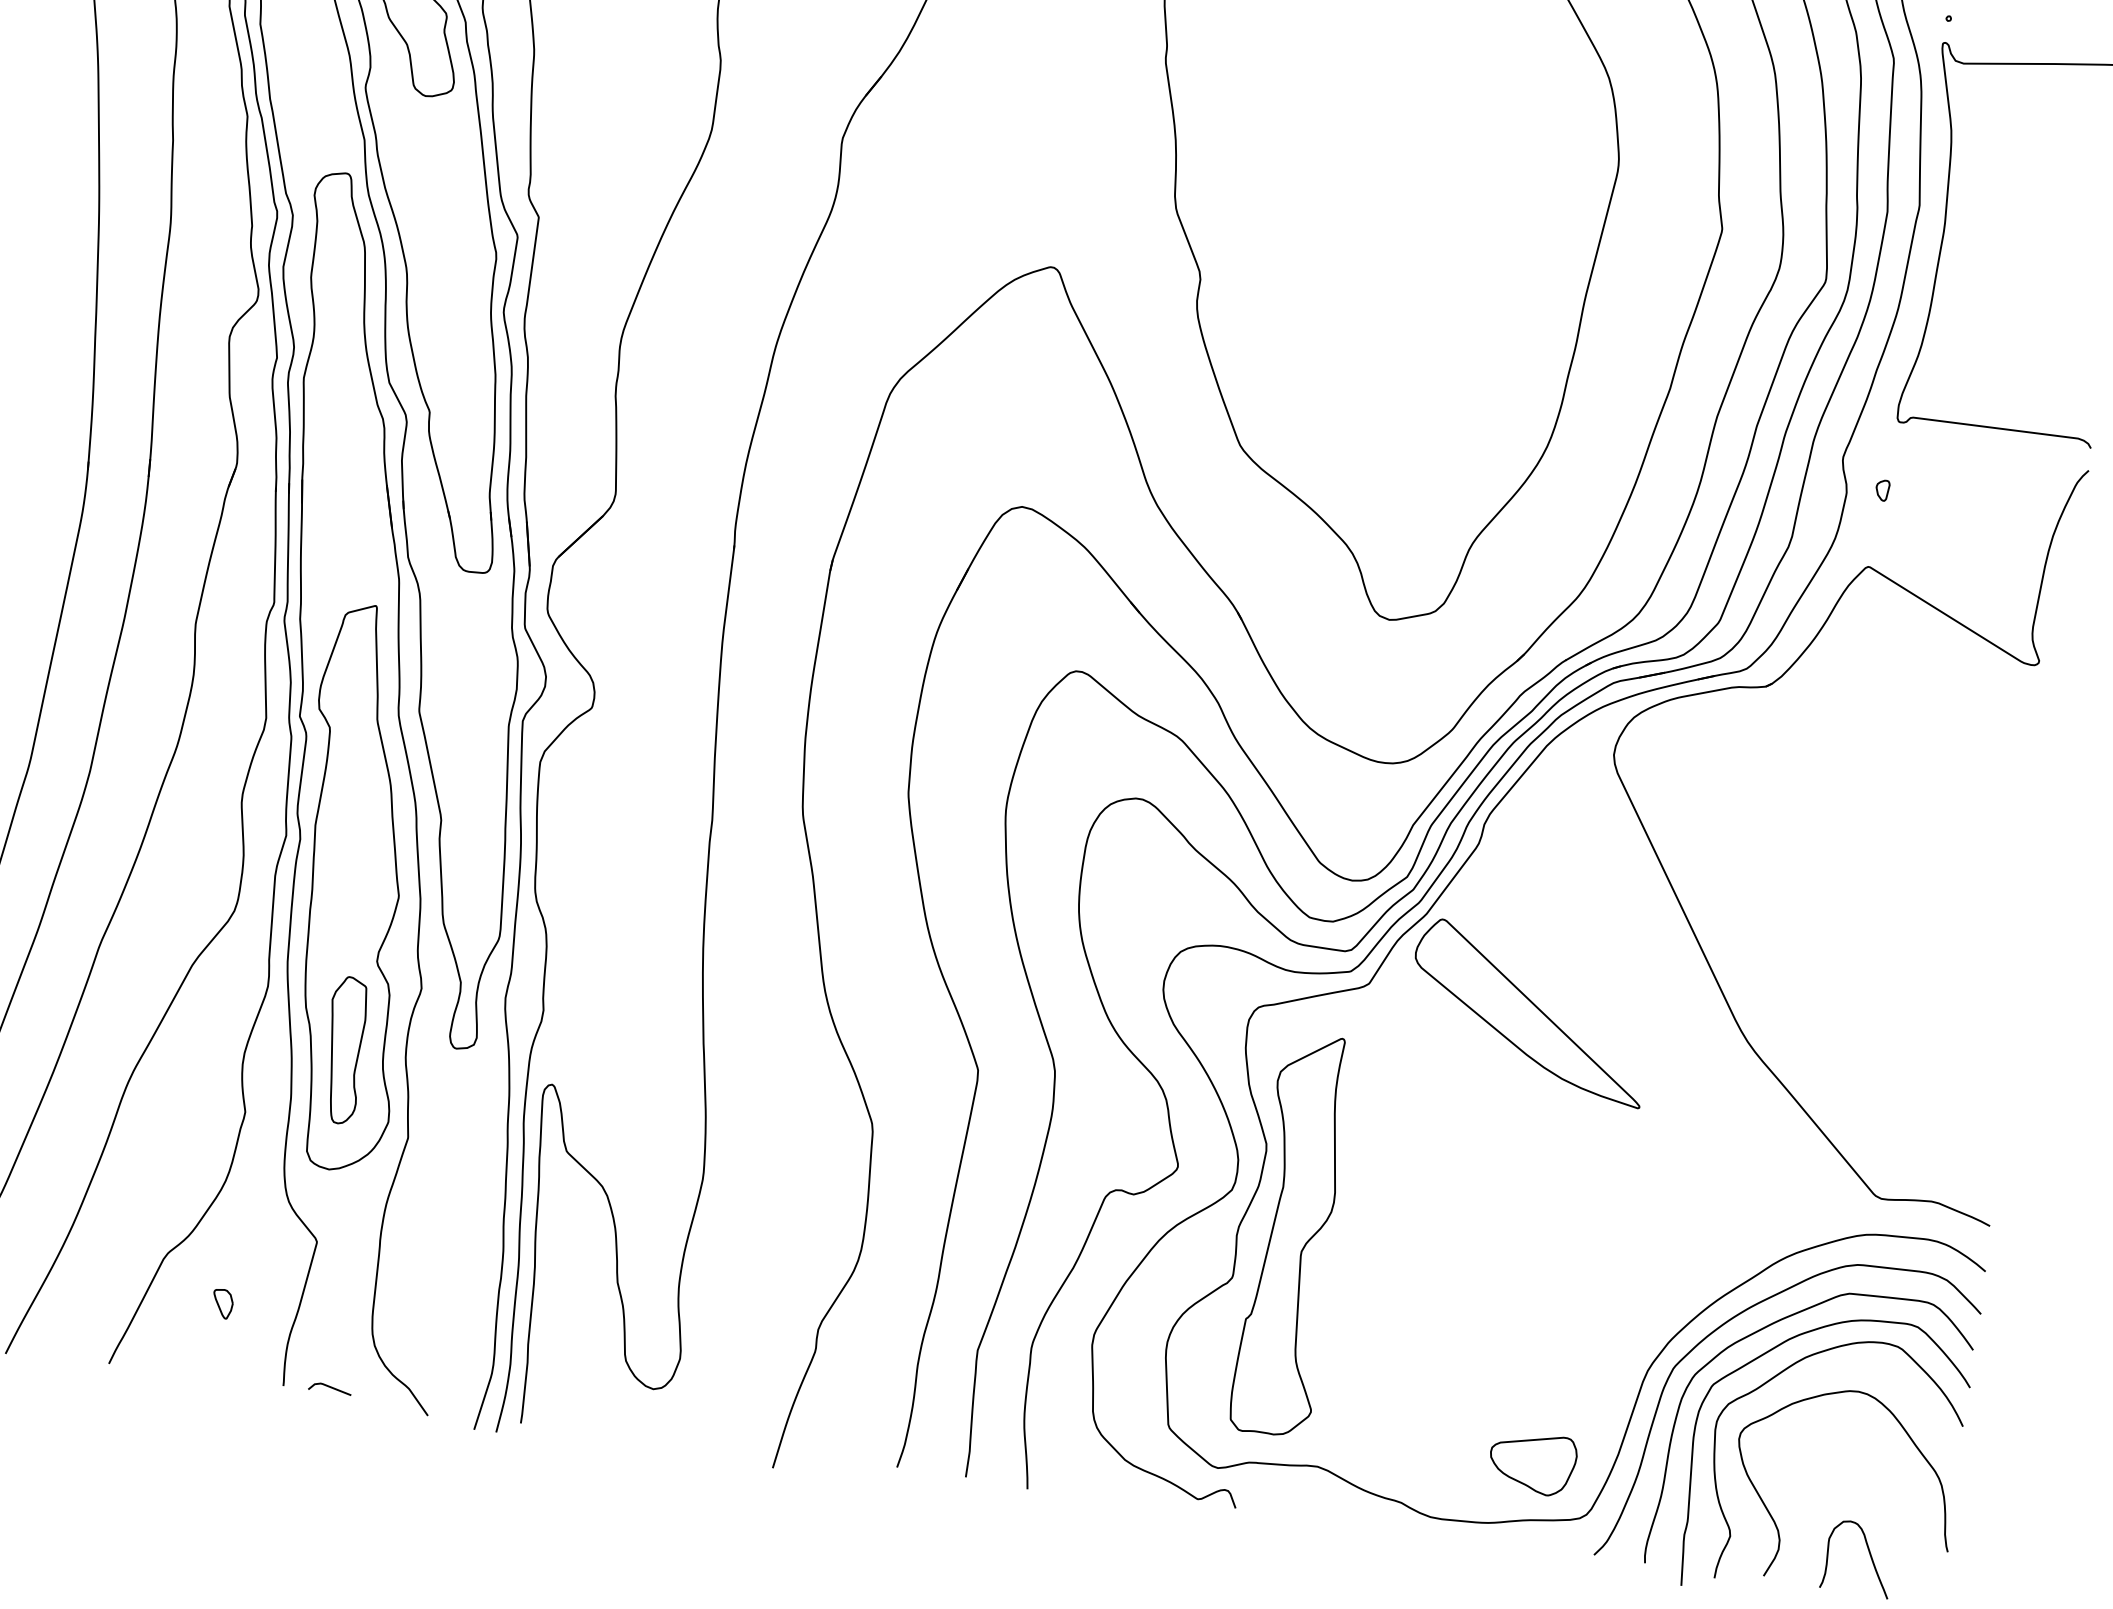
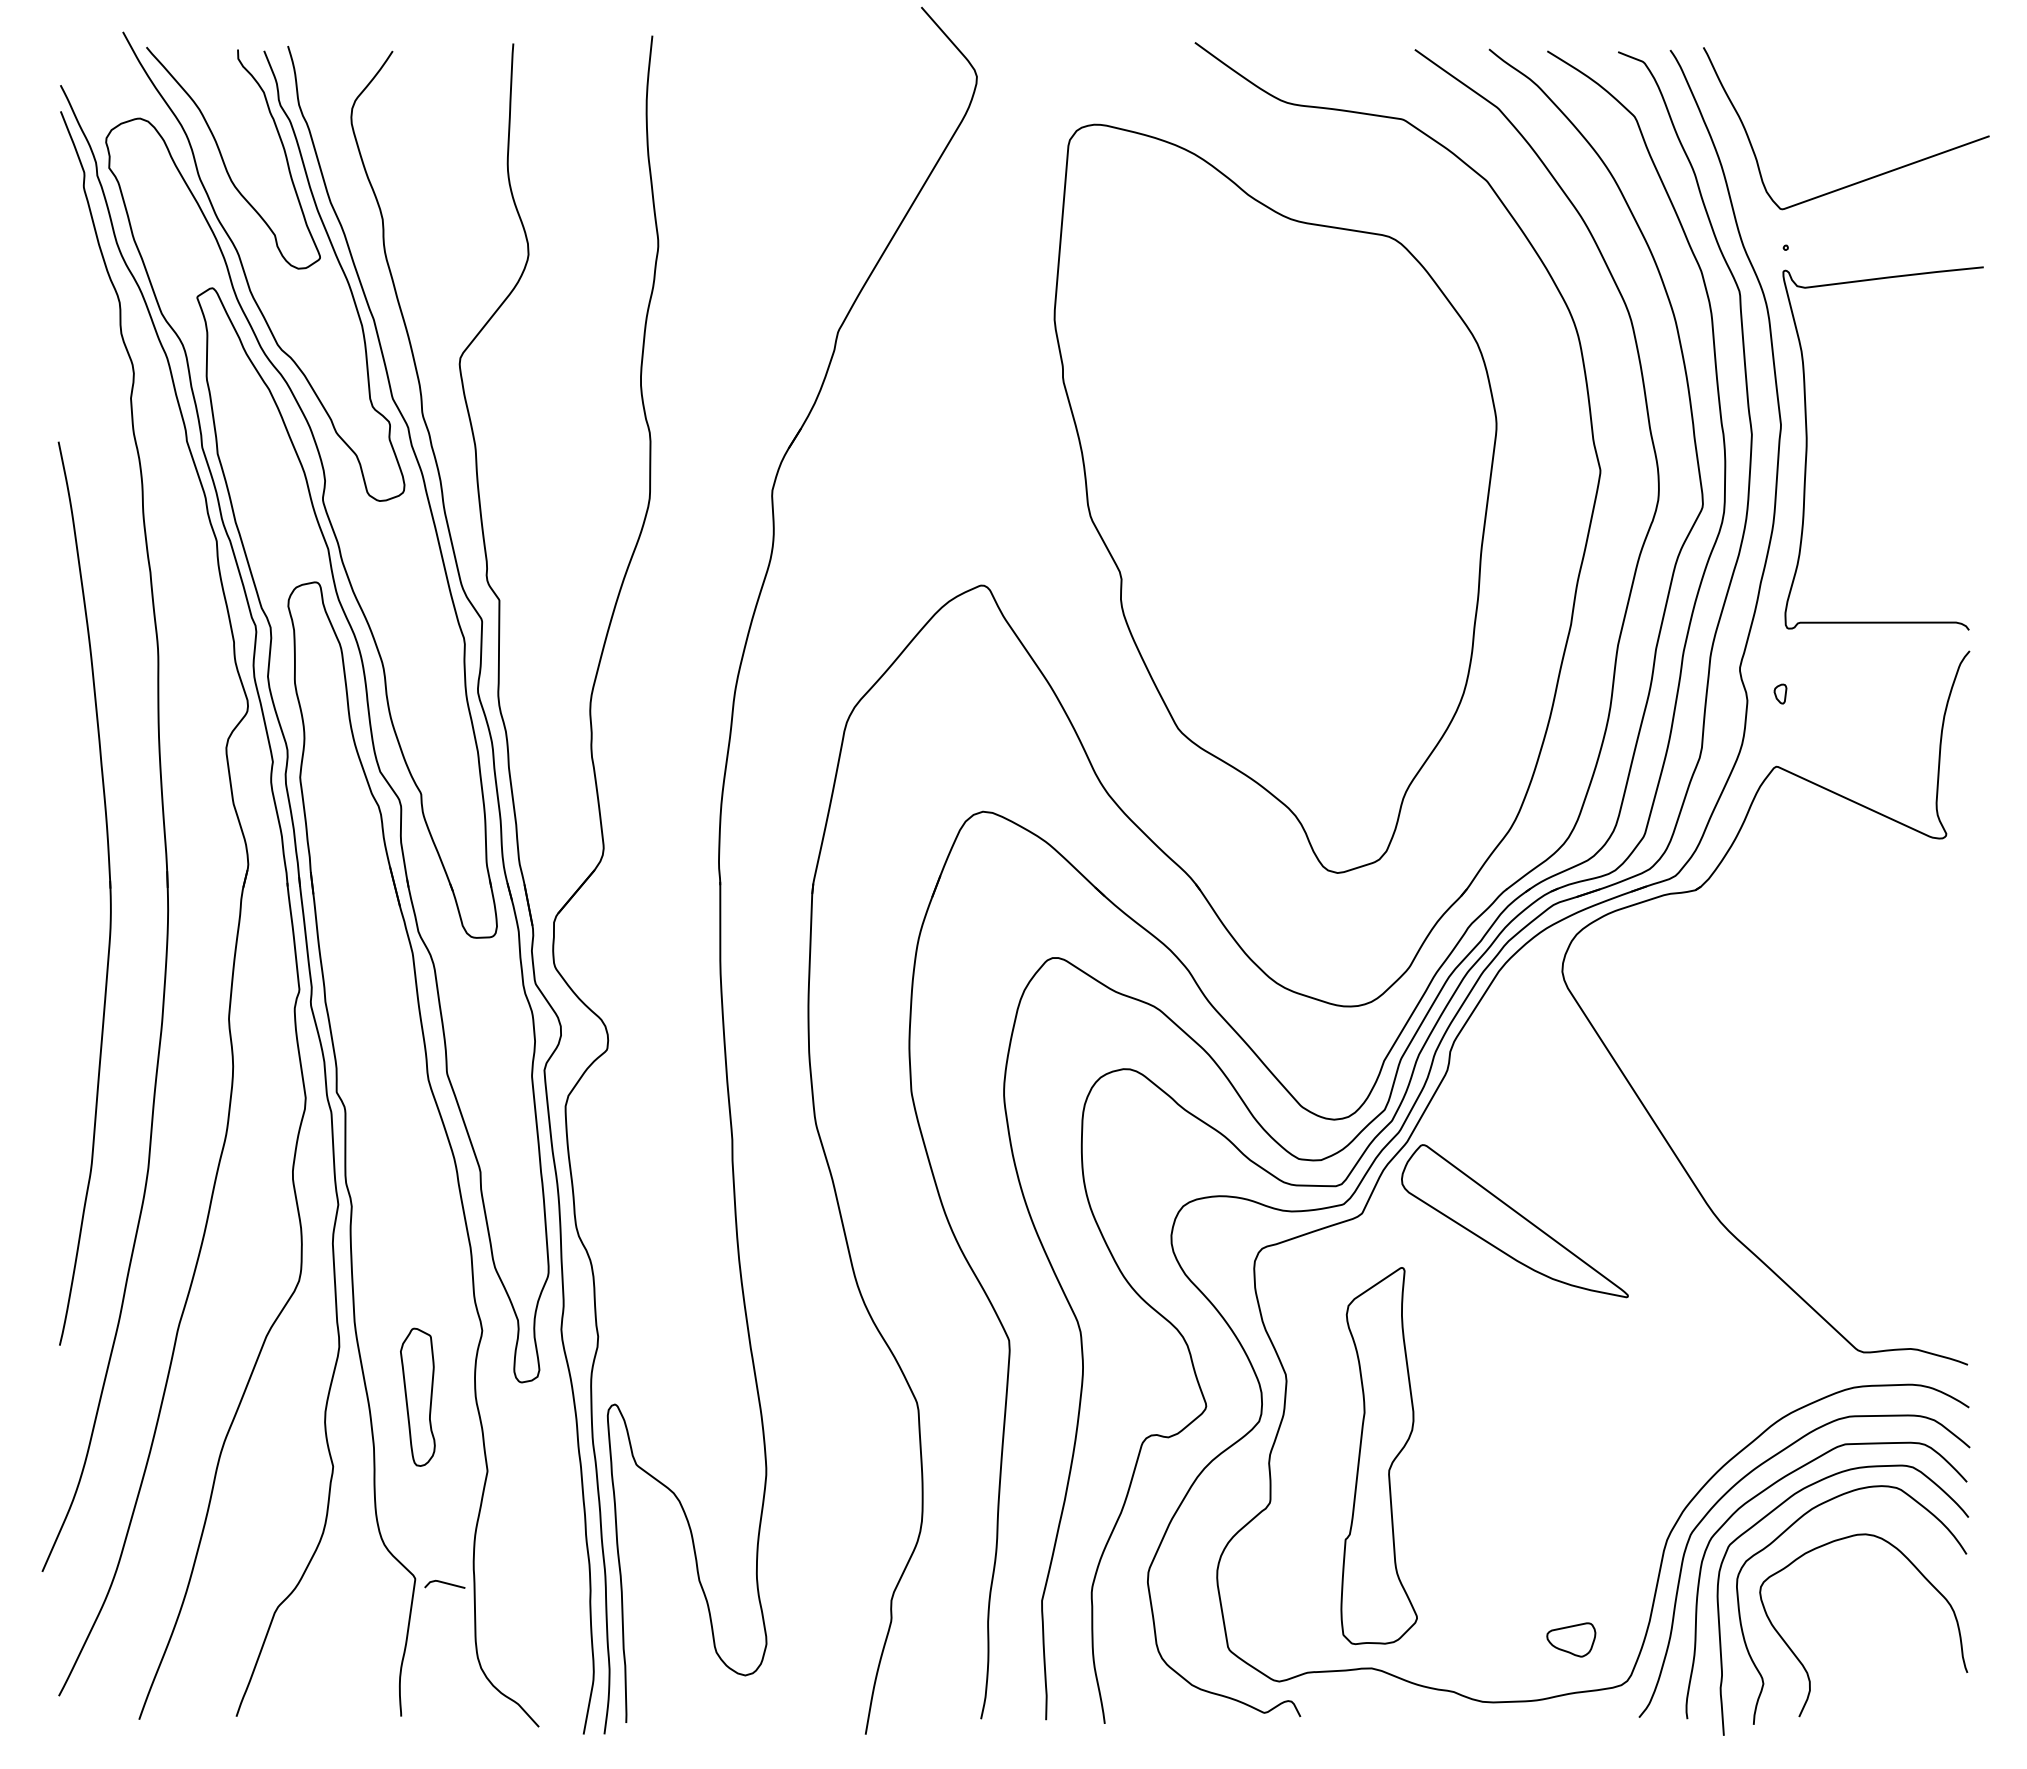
part: (356, 887) -> (409, 1244), removed
part: (1292, 1235) -> (1378, 1456), moved
part: (223, 1304) -> (335, 1647), removed
curve: (329, 1387) -> (444, 1583), moved
part: (1533, 1463) -> (1571, 1639), size x0.6
curve: (1869, 1553) -> (1894, 1683), removed

